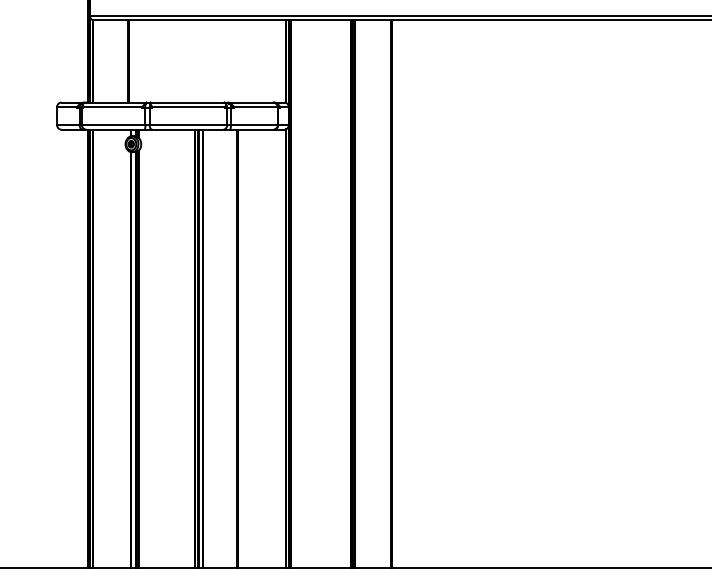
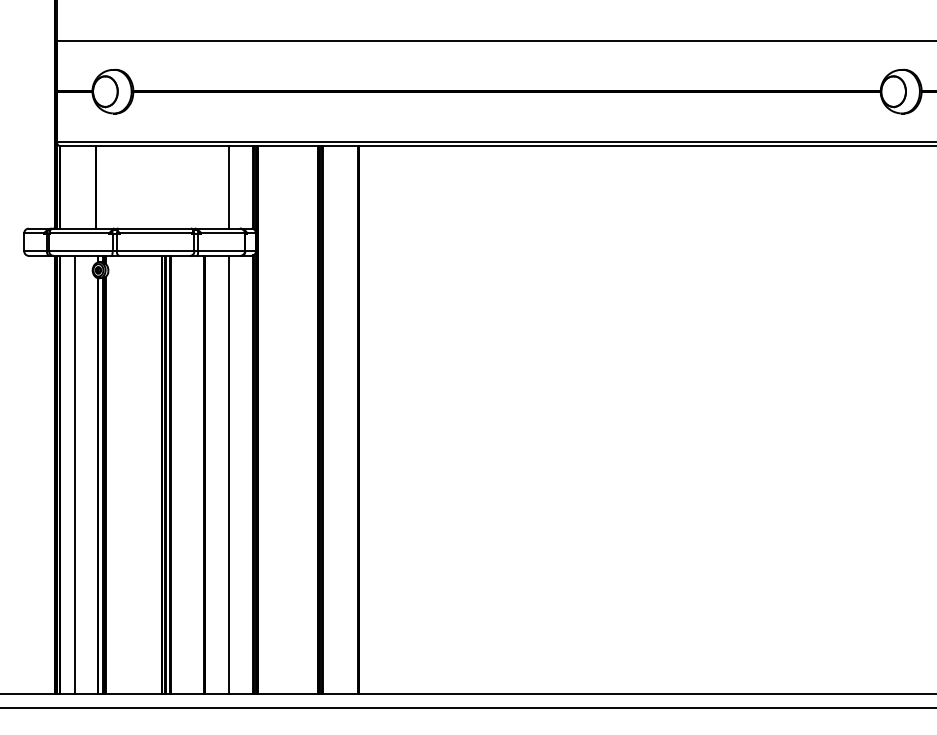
line: (261, 61) -> (228, 187), added
line: (108, 348) -> (75, 474), added
line: (261, 348) -> (228, 474), added

